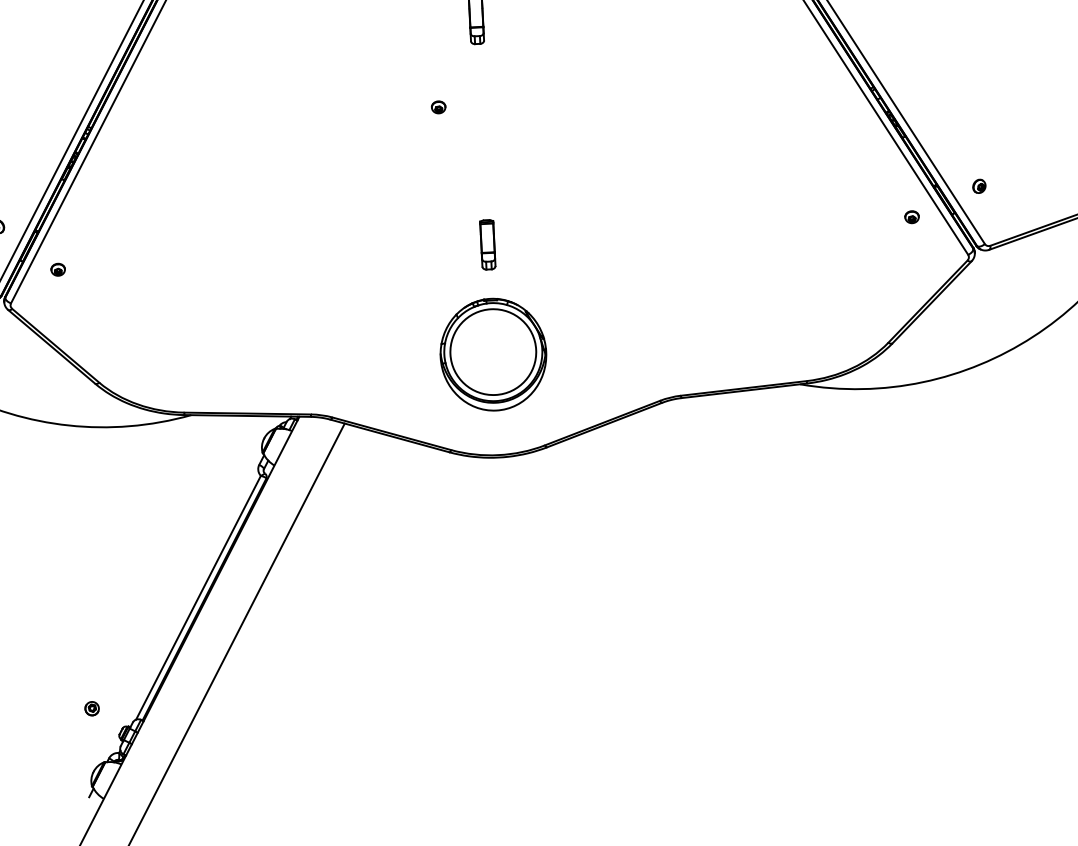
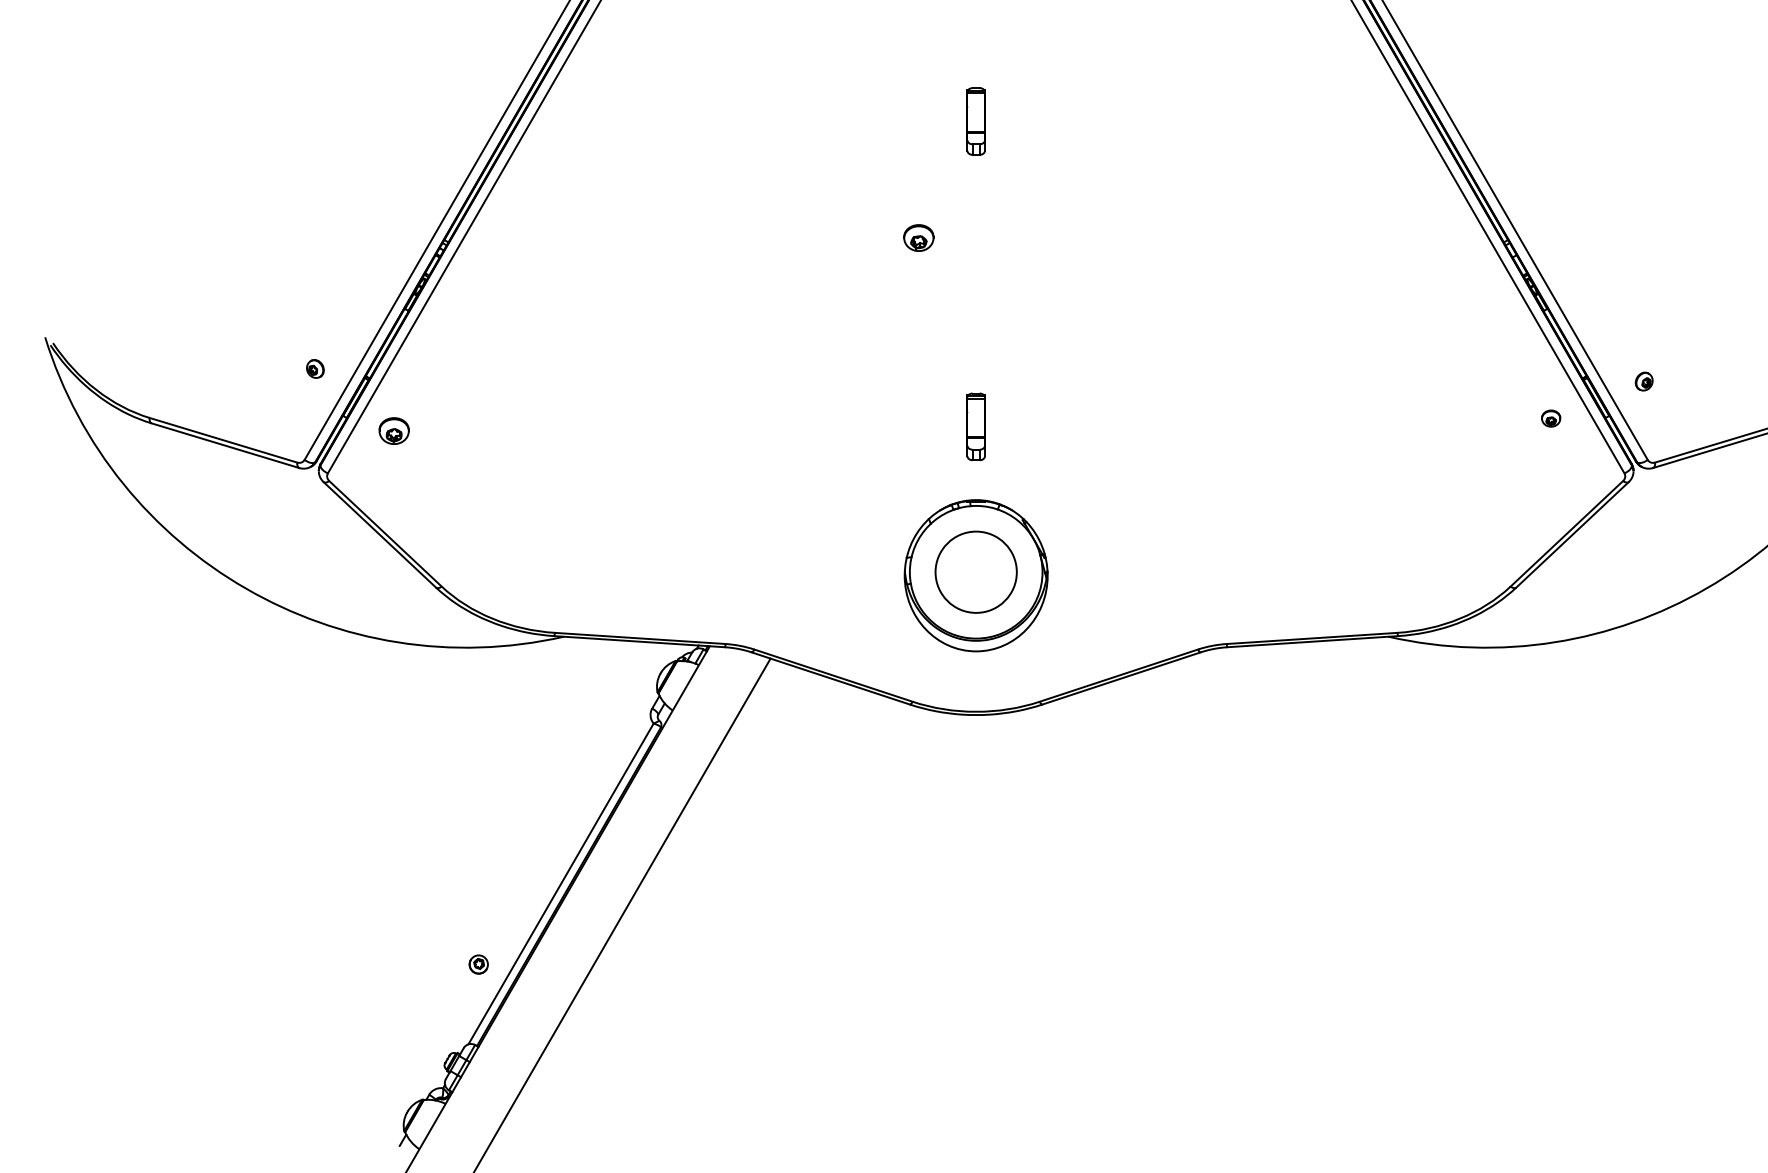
part: (438, 107) -> (919, 237), size x1.6
part: (57, 270) -> (393, 431), size x1.6
circle: (493, 352) -> (976, 572), size x0.7
part: (91, 708) -> (478, 964), moved

